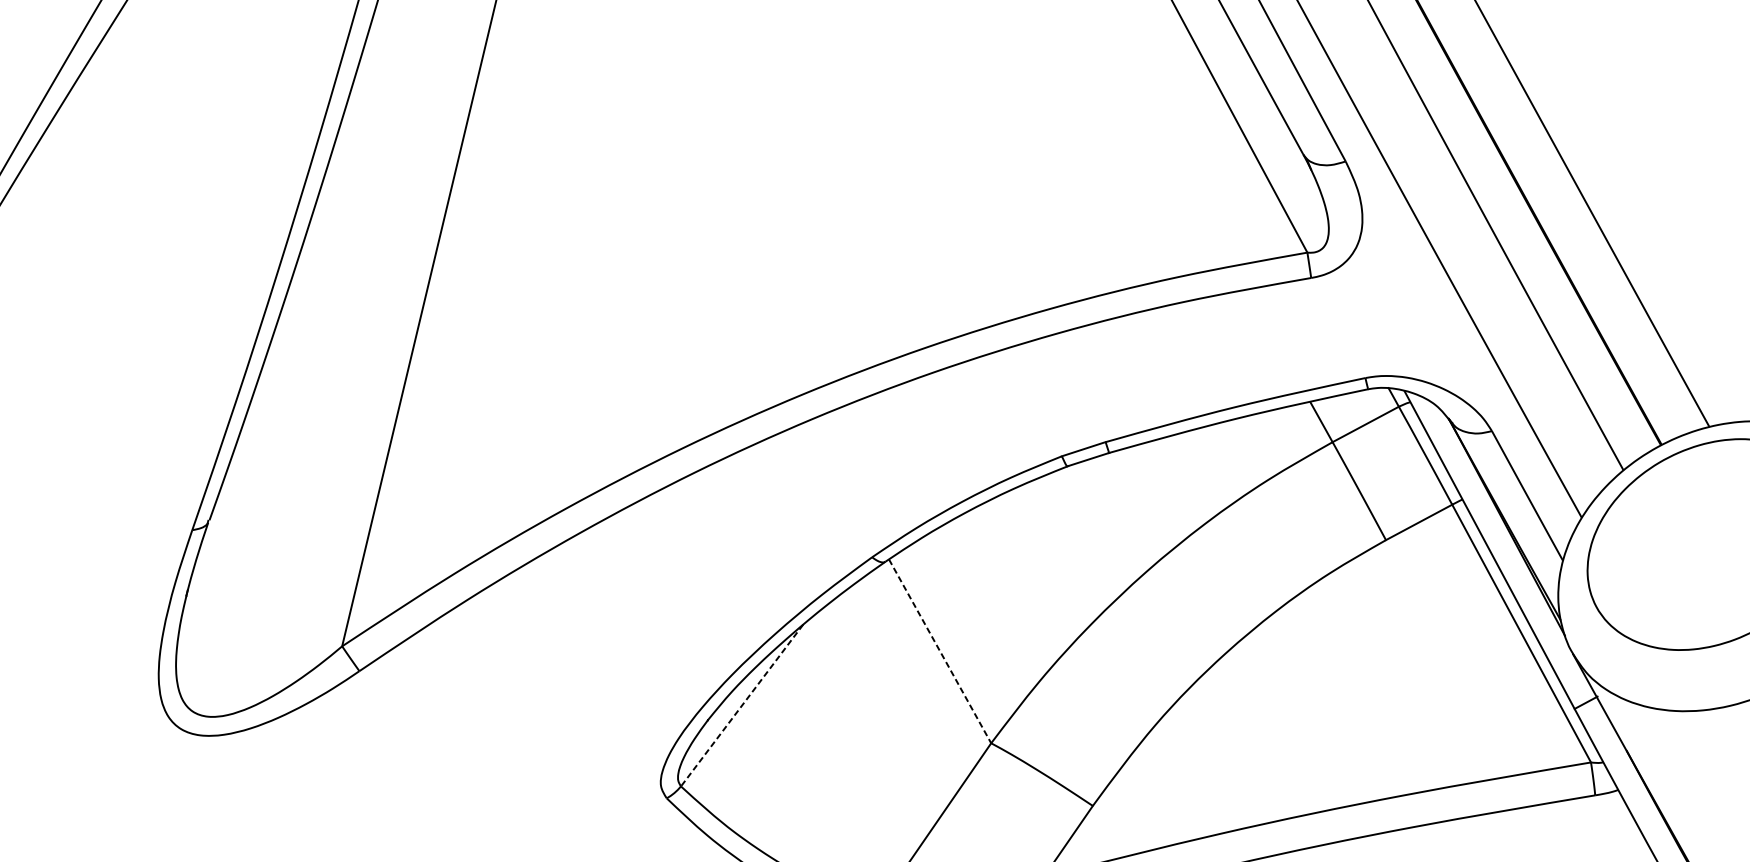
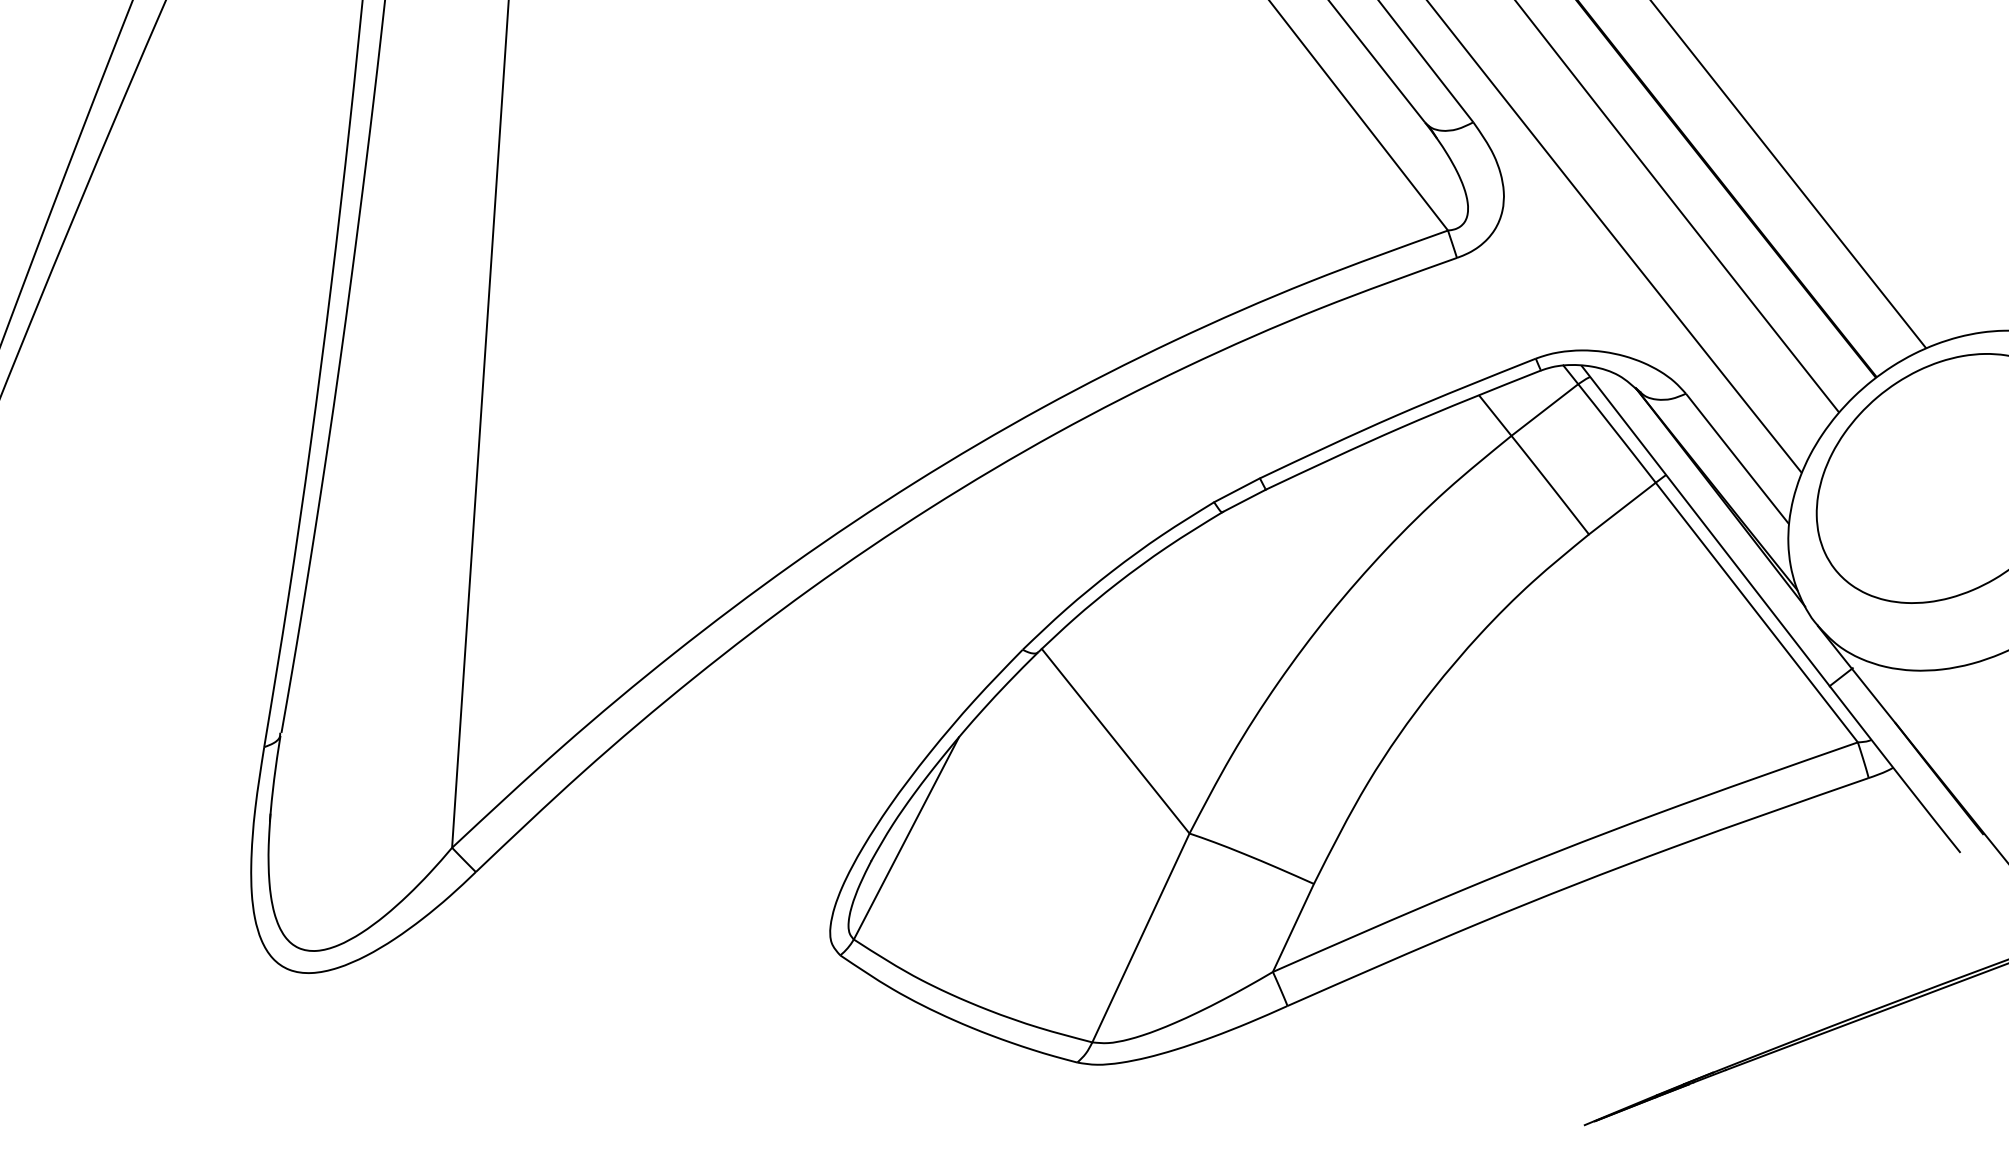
line: (940, 651) -> (1116, 741), dashed -> solid
line: (742, 705) -> (906, 838), dashed -> solid

